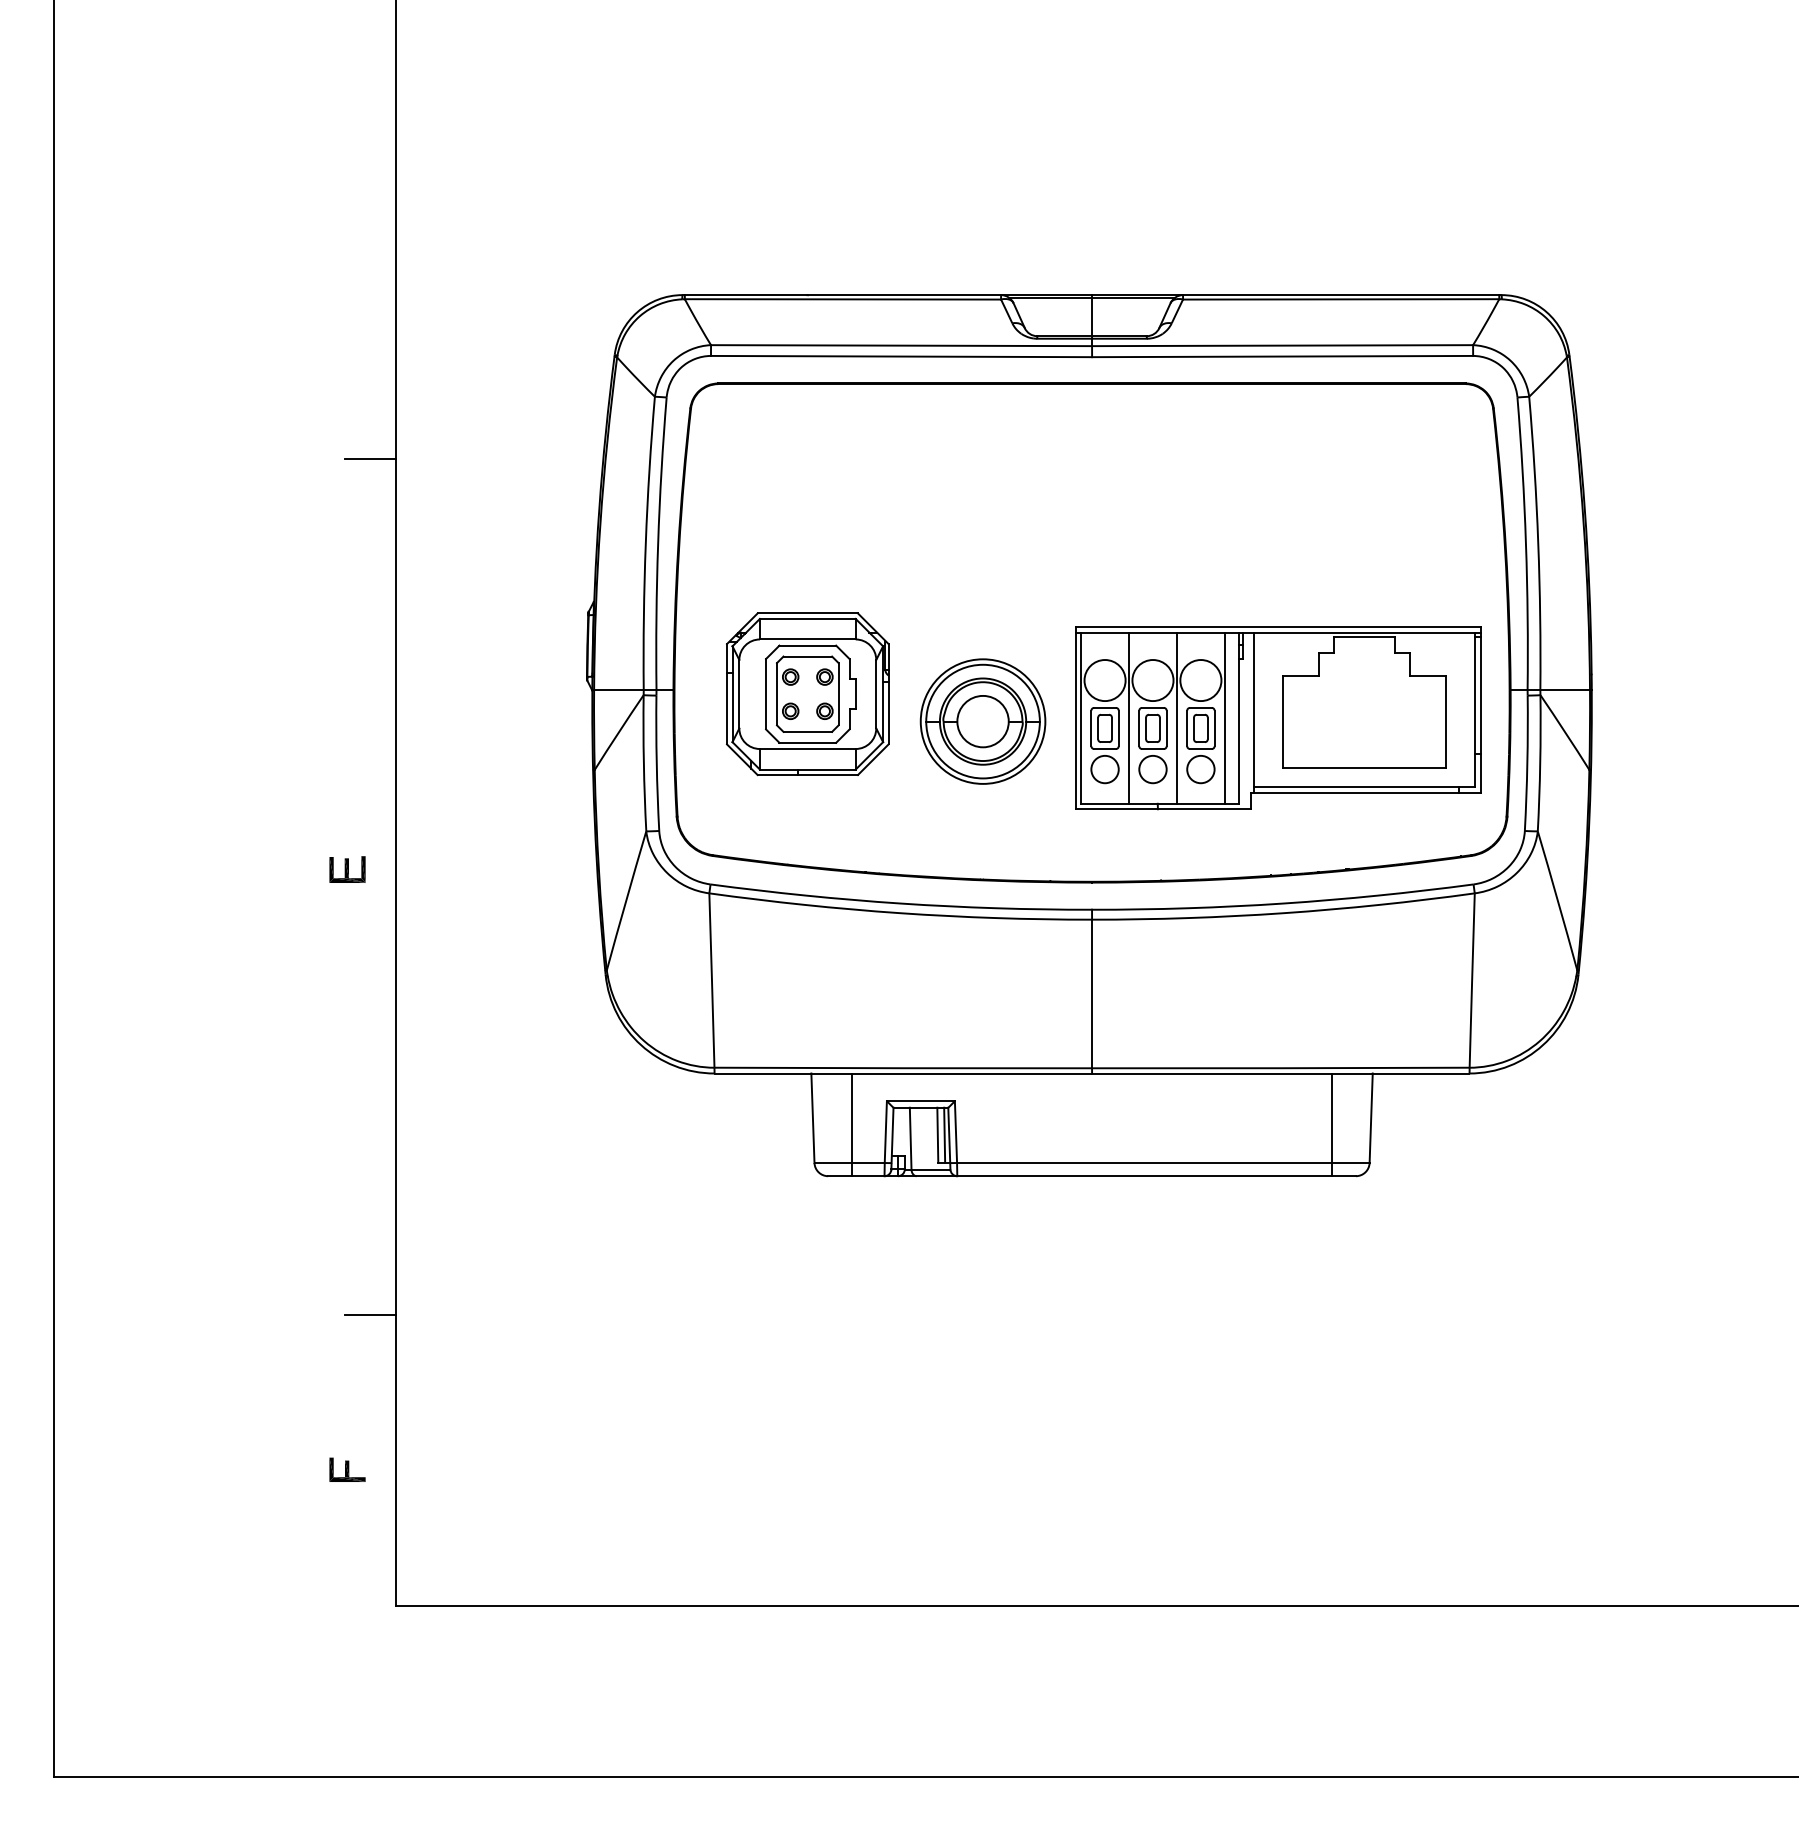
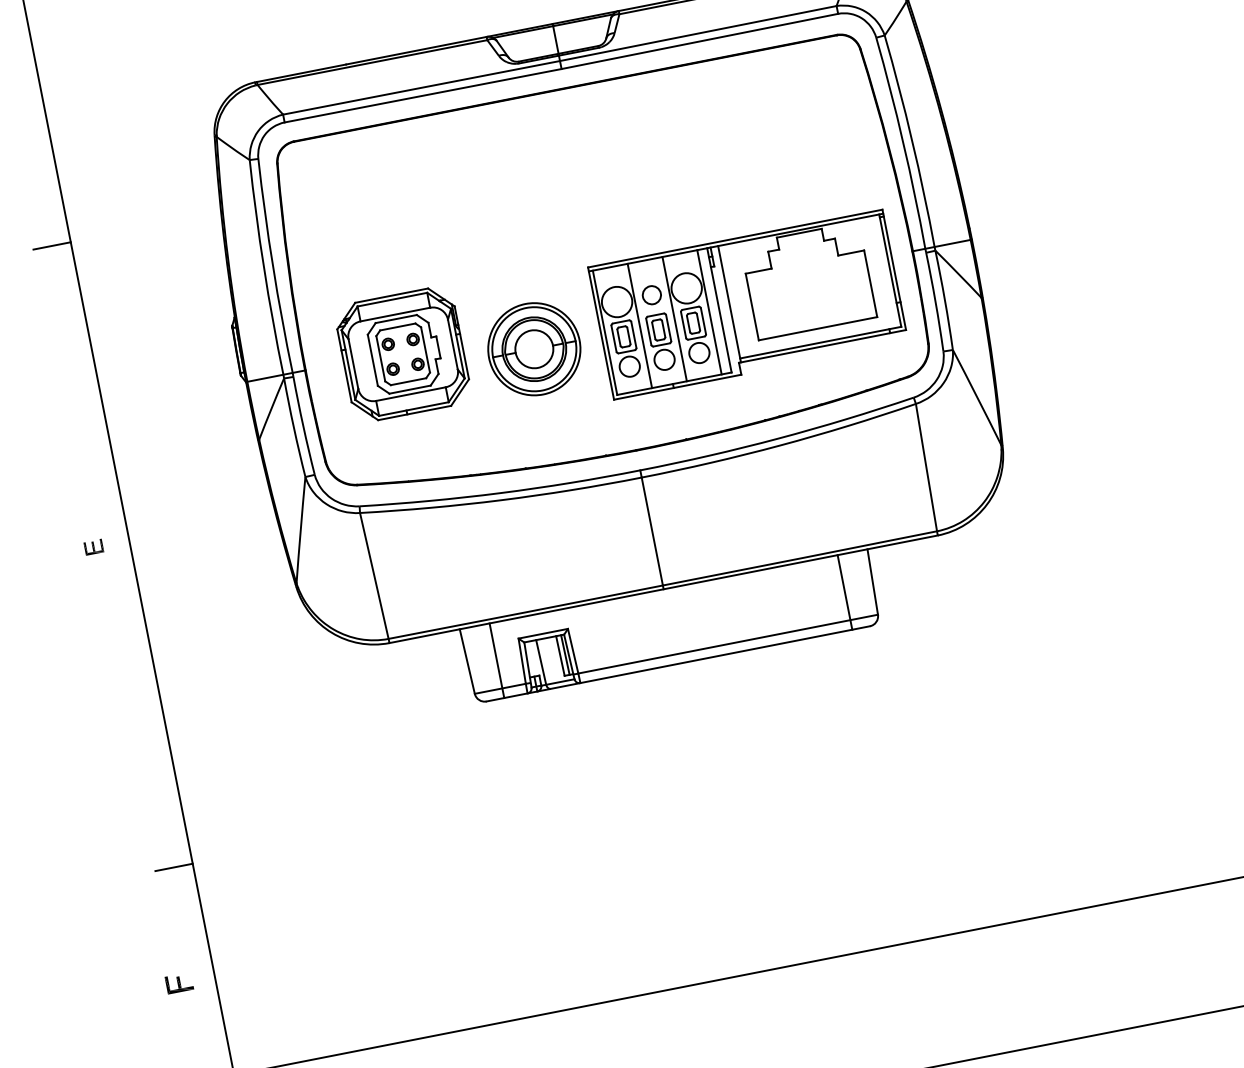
circle: (1152, 680) -> (651, 295), size x0.6
part: (347, 869) -> (93, 547), size x0.7

